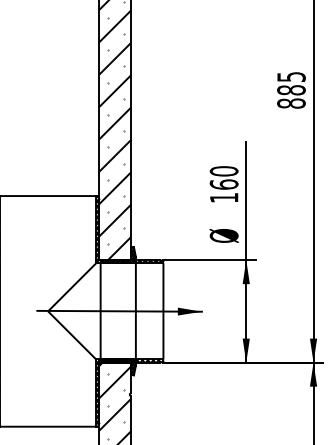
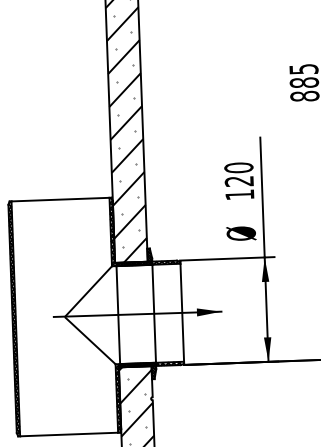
text: (223, 184) -> (238, 181), 160 -> 120

